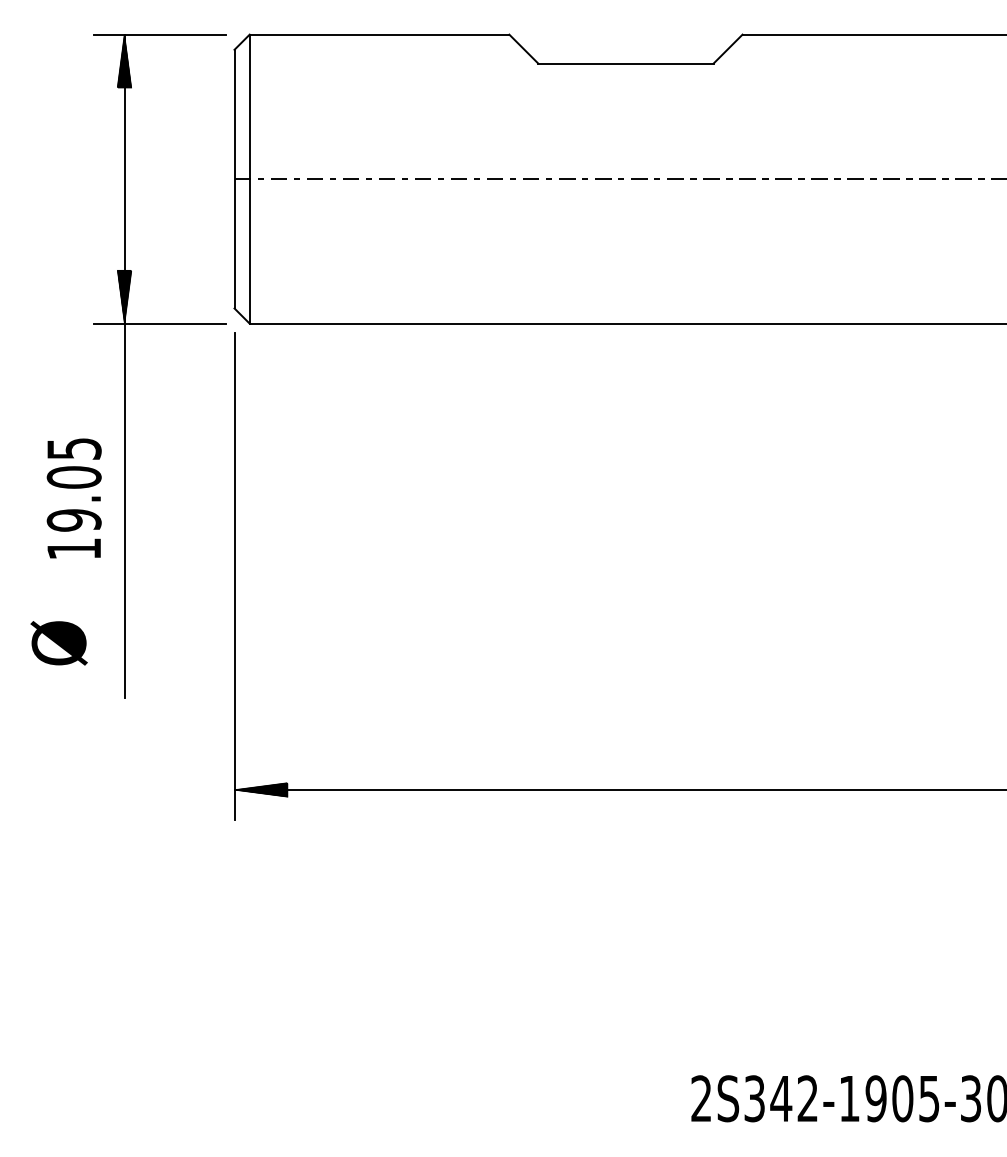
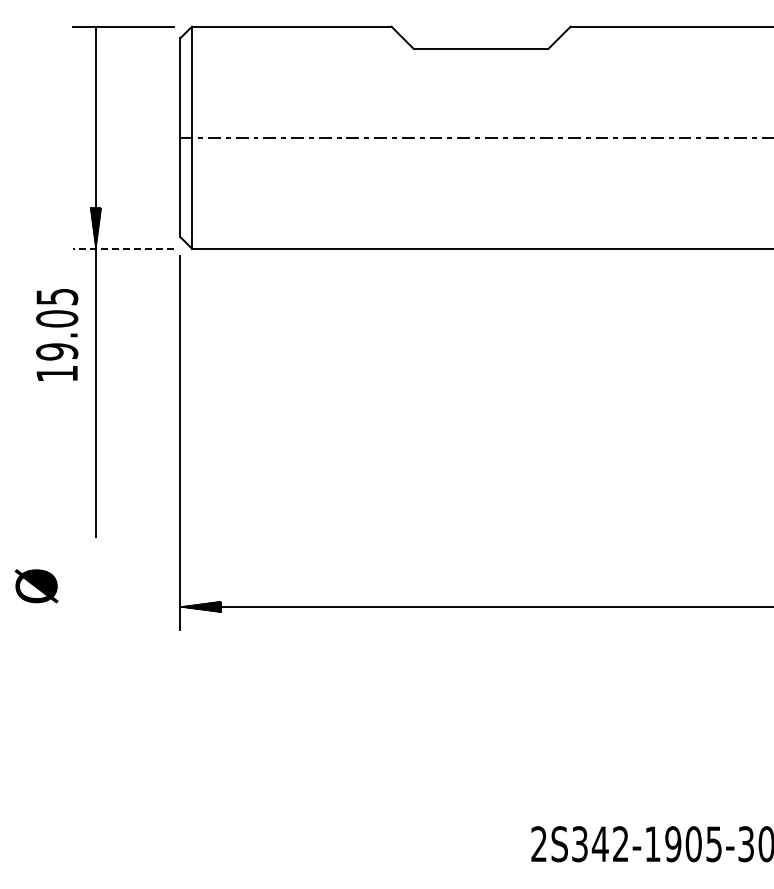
hatch: (124, 60) -> (95, 46), removed
line: (159, 323) -> (122, 248), solid -> dashed
text: (74, 497) -> (57, 334), moved
text: (59, 643) -> (36, 586), moved

